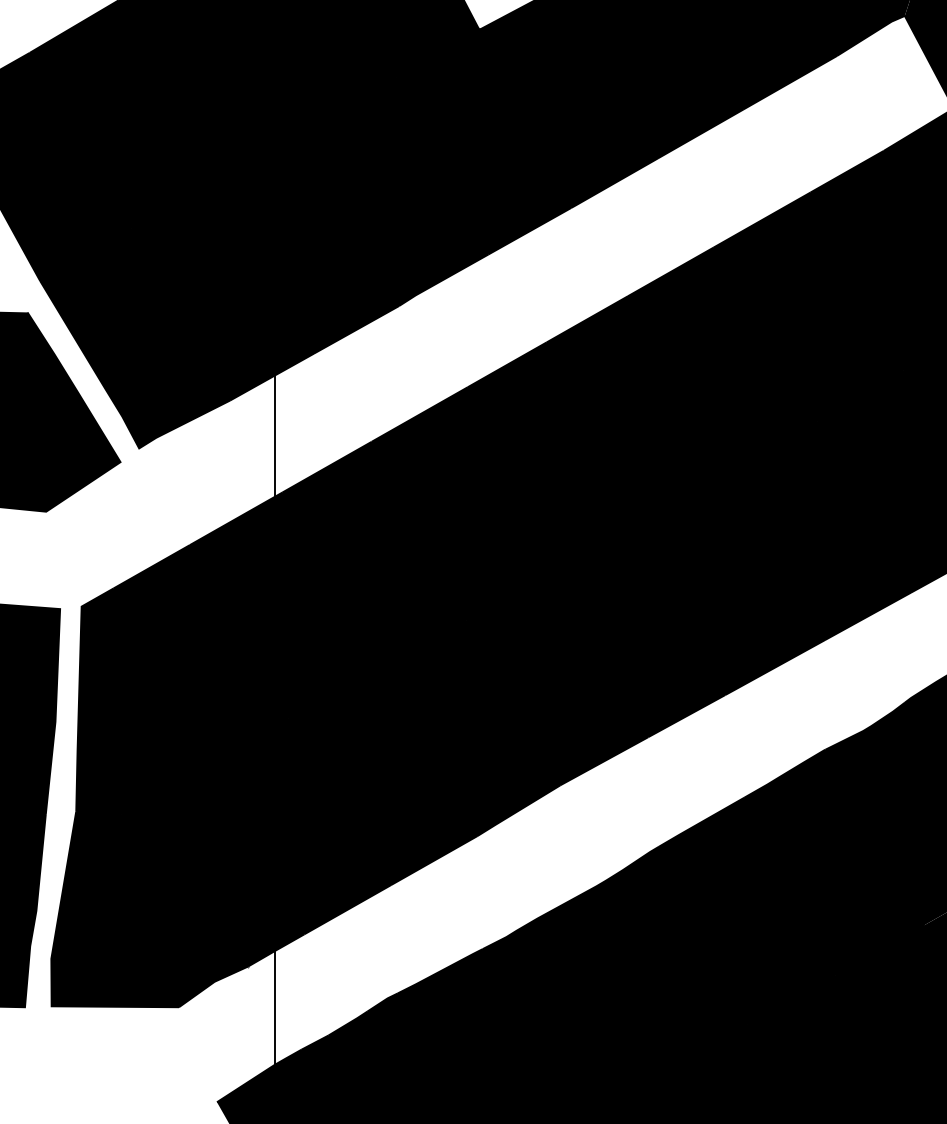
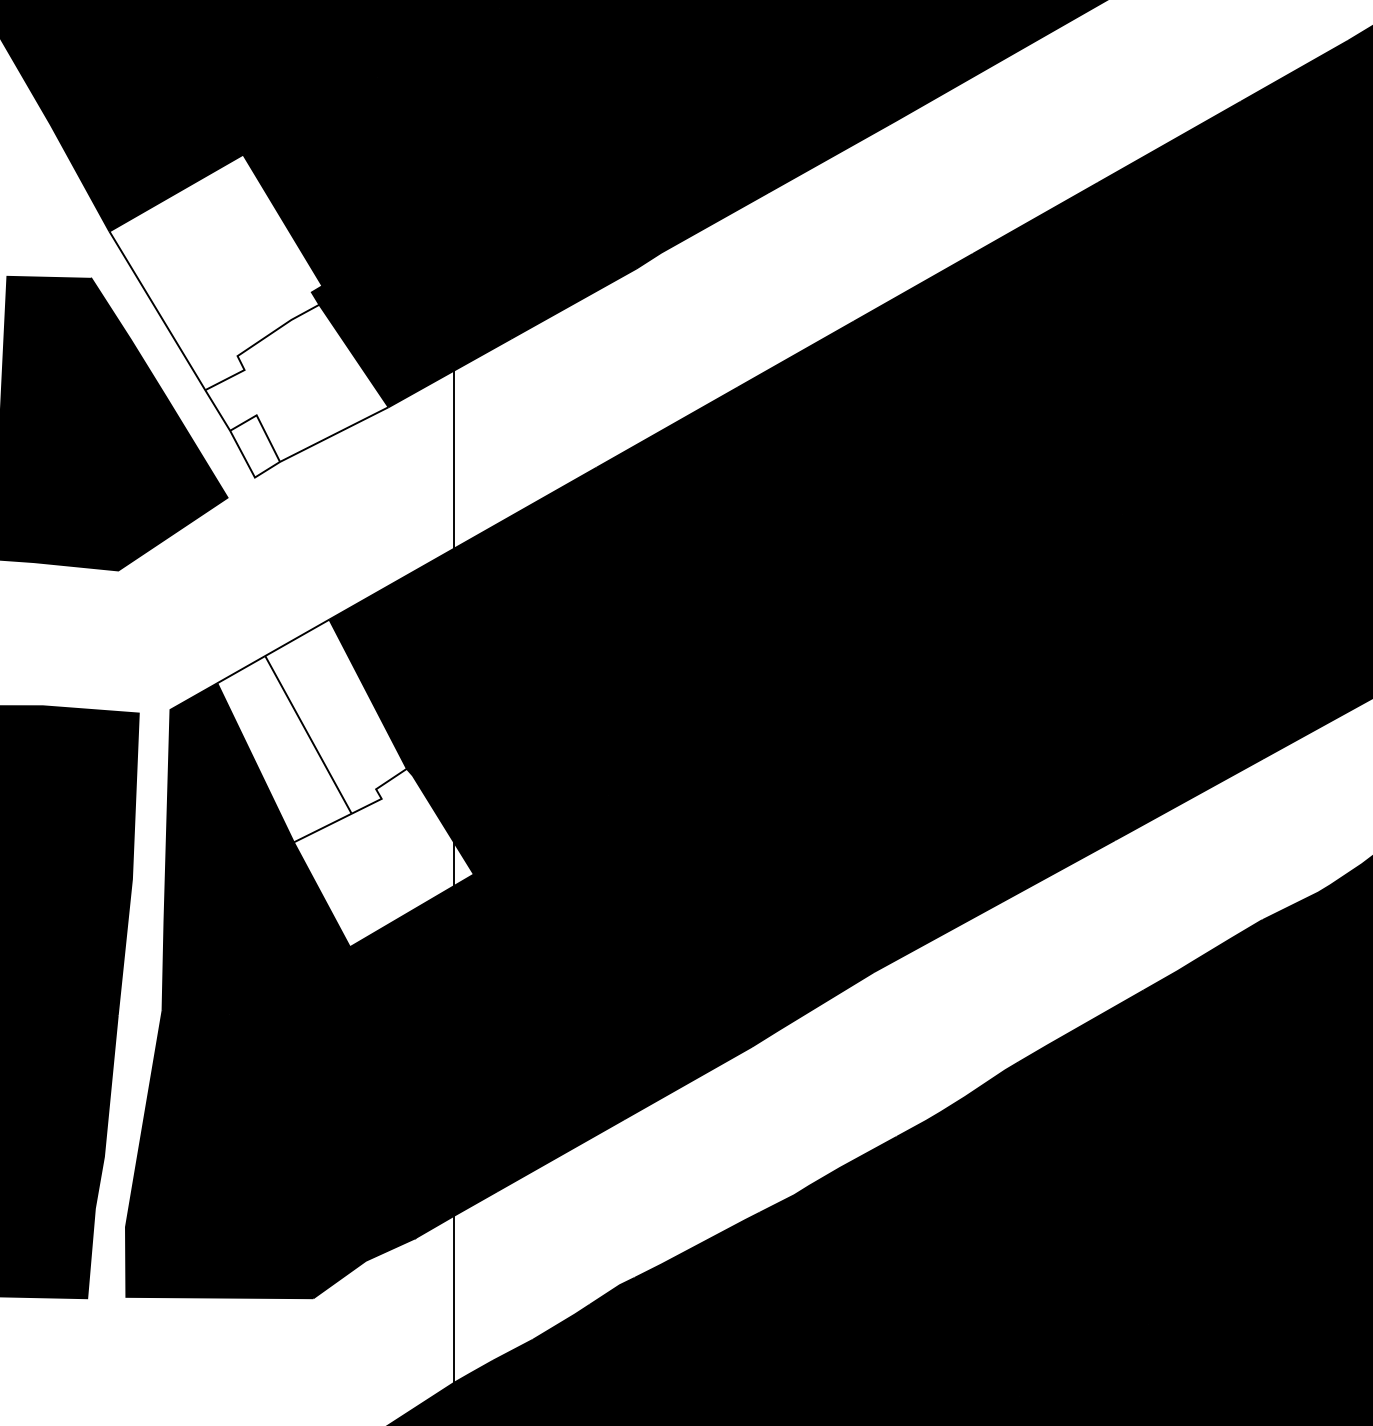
fill: (135, 338) -> (249, 316), removed
fill: (200, 656) -> (344, 783), removed

